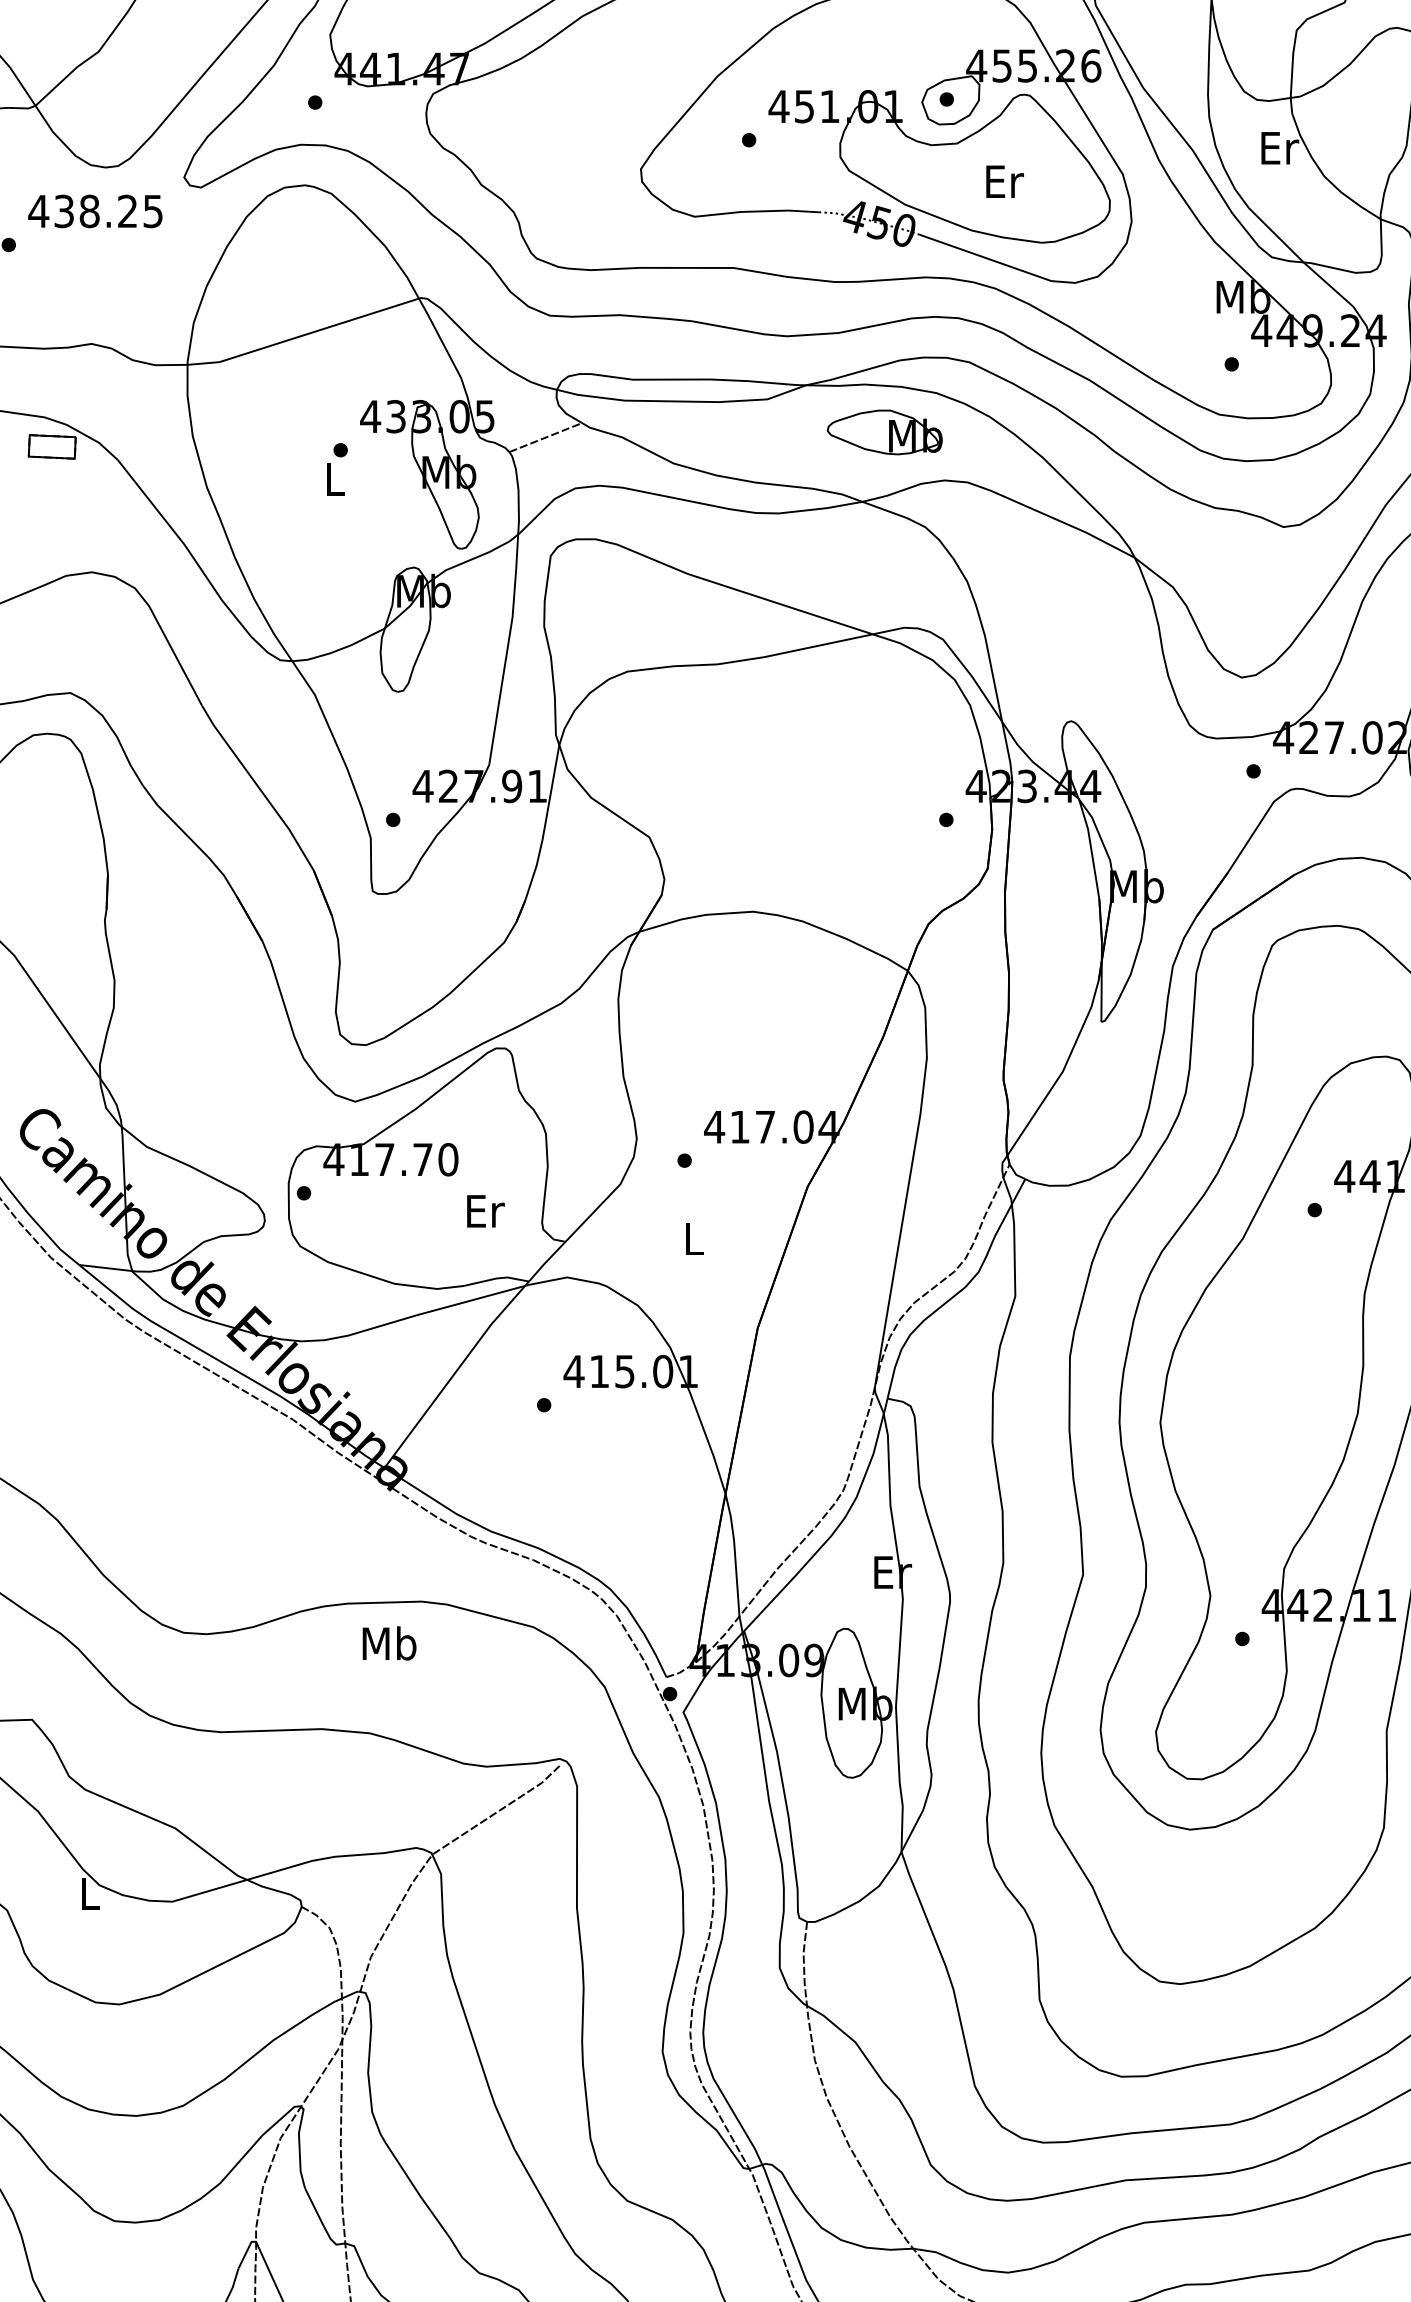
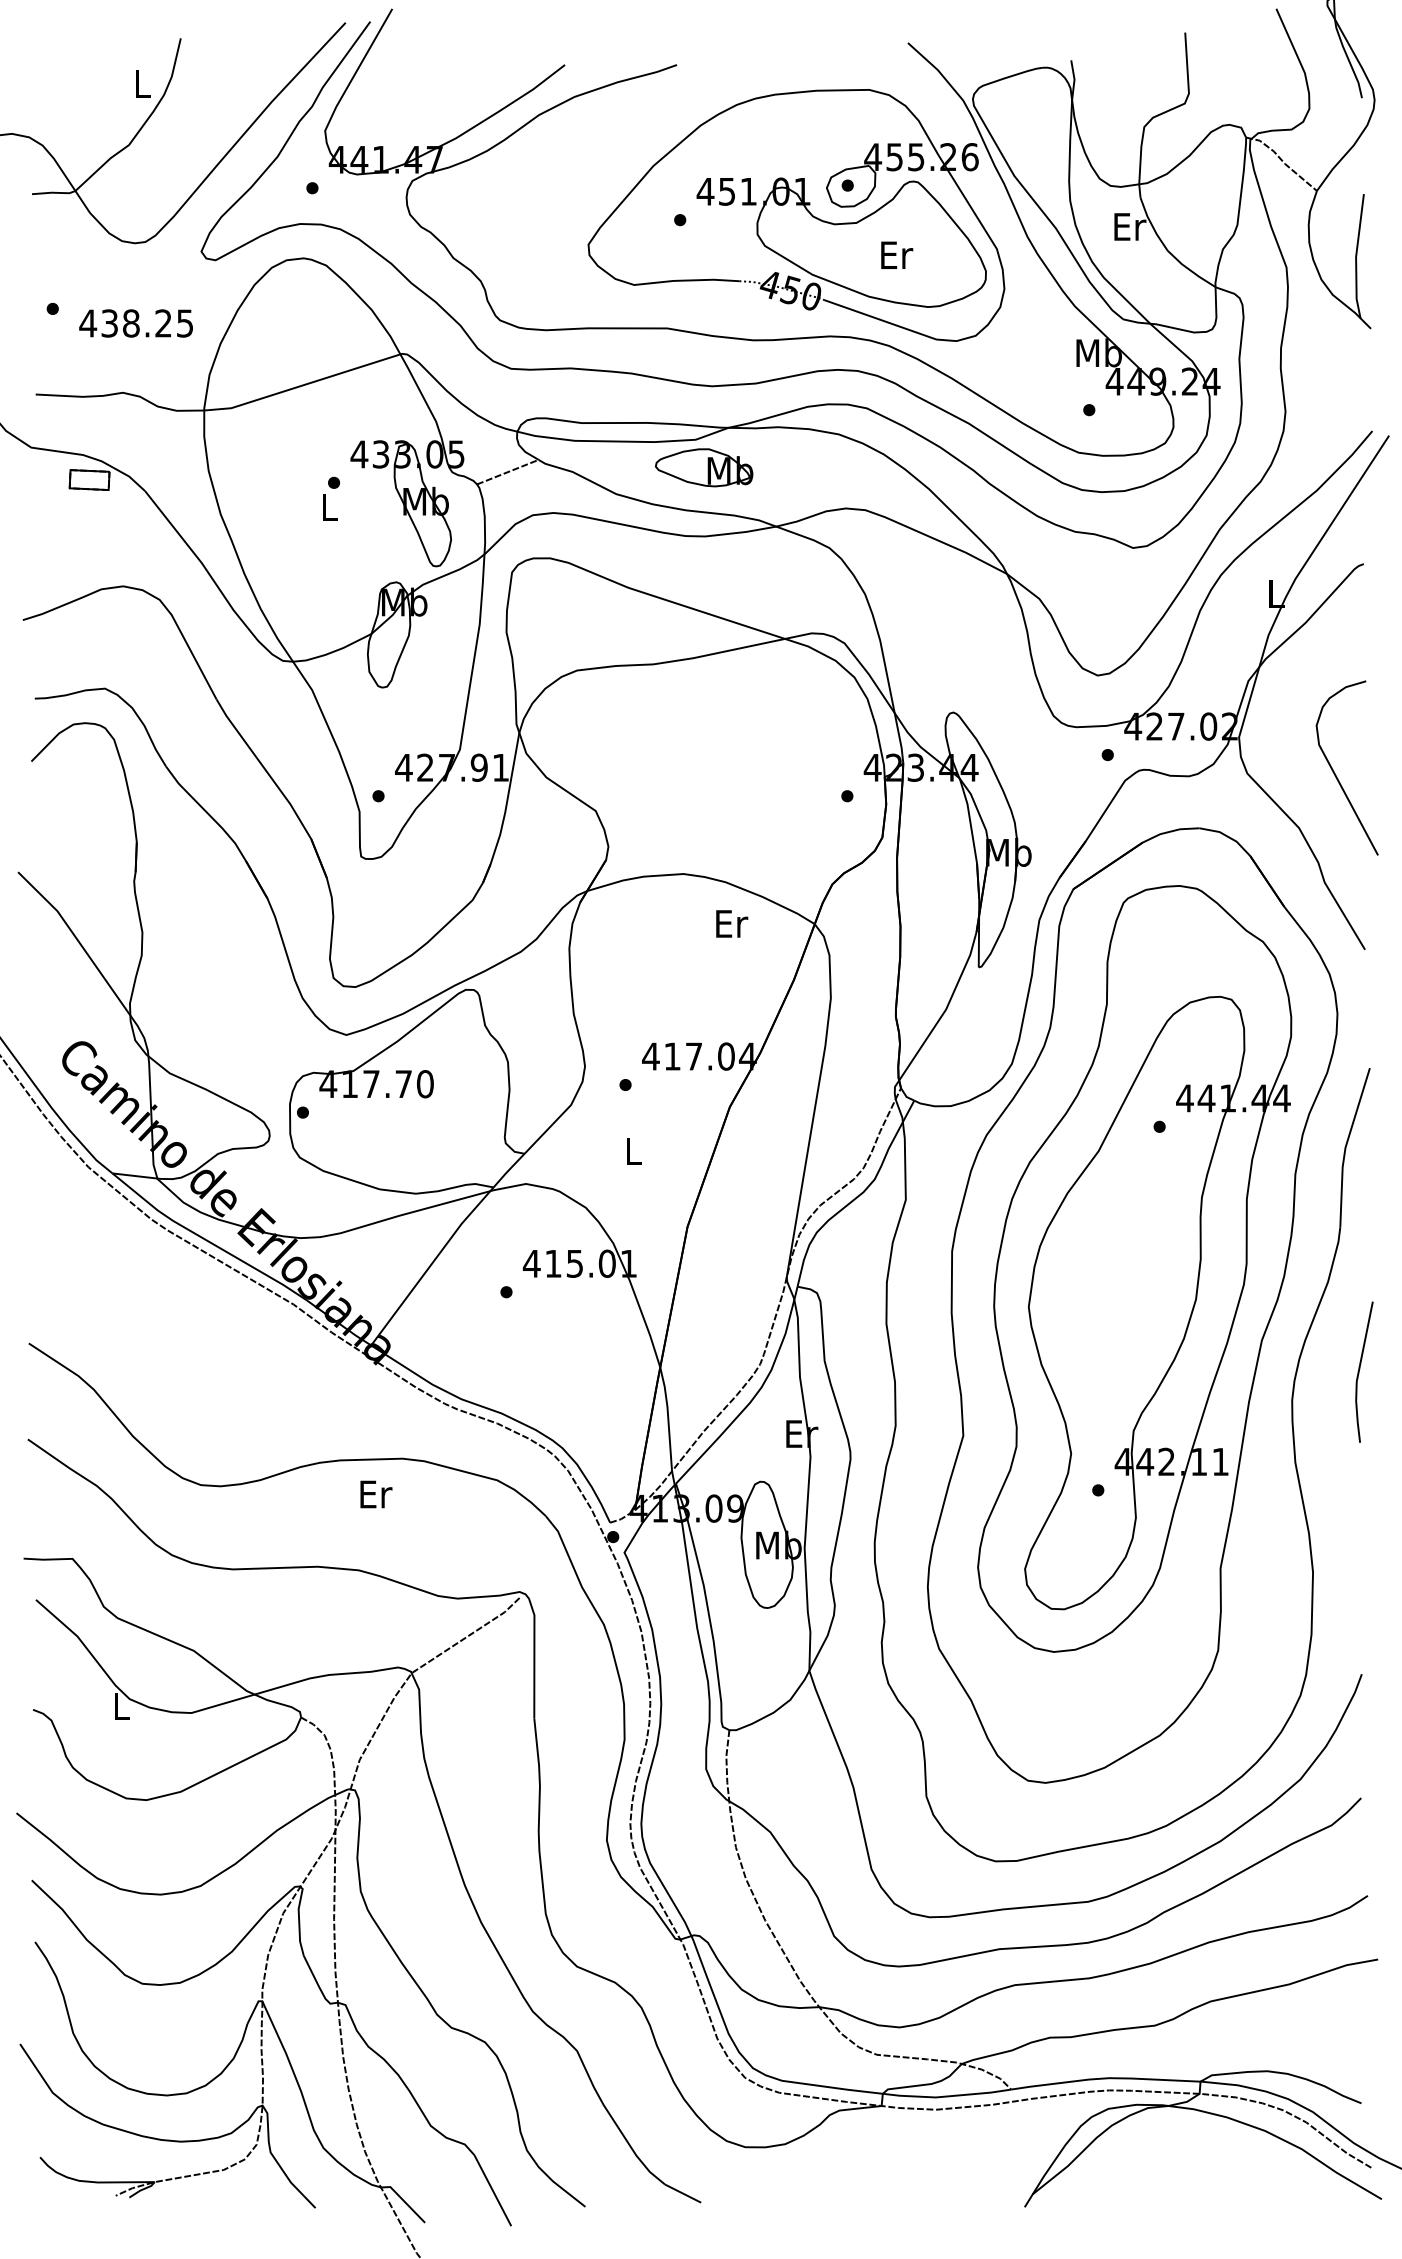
text: (94, 211) -> (135, 323), moved
part: (883, 432) -> (703, 467), moved
text: (486, 1210) -> (732, 923), moved
text: (389, 1642) -> (375, 1493), Mb -> Er

